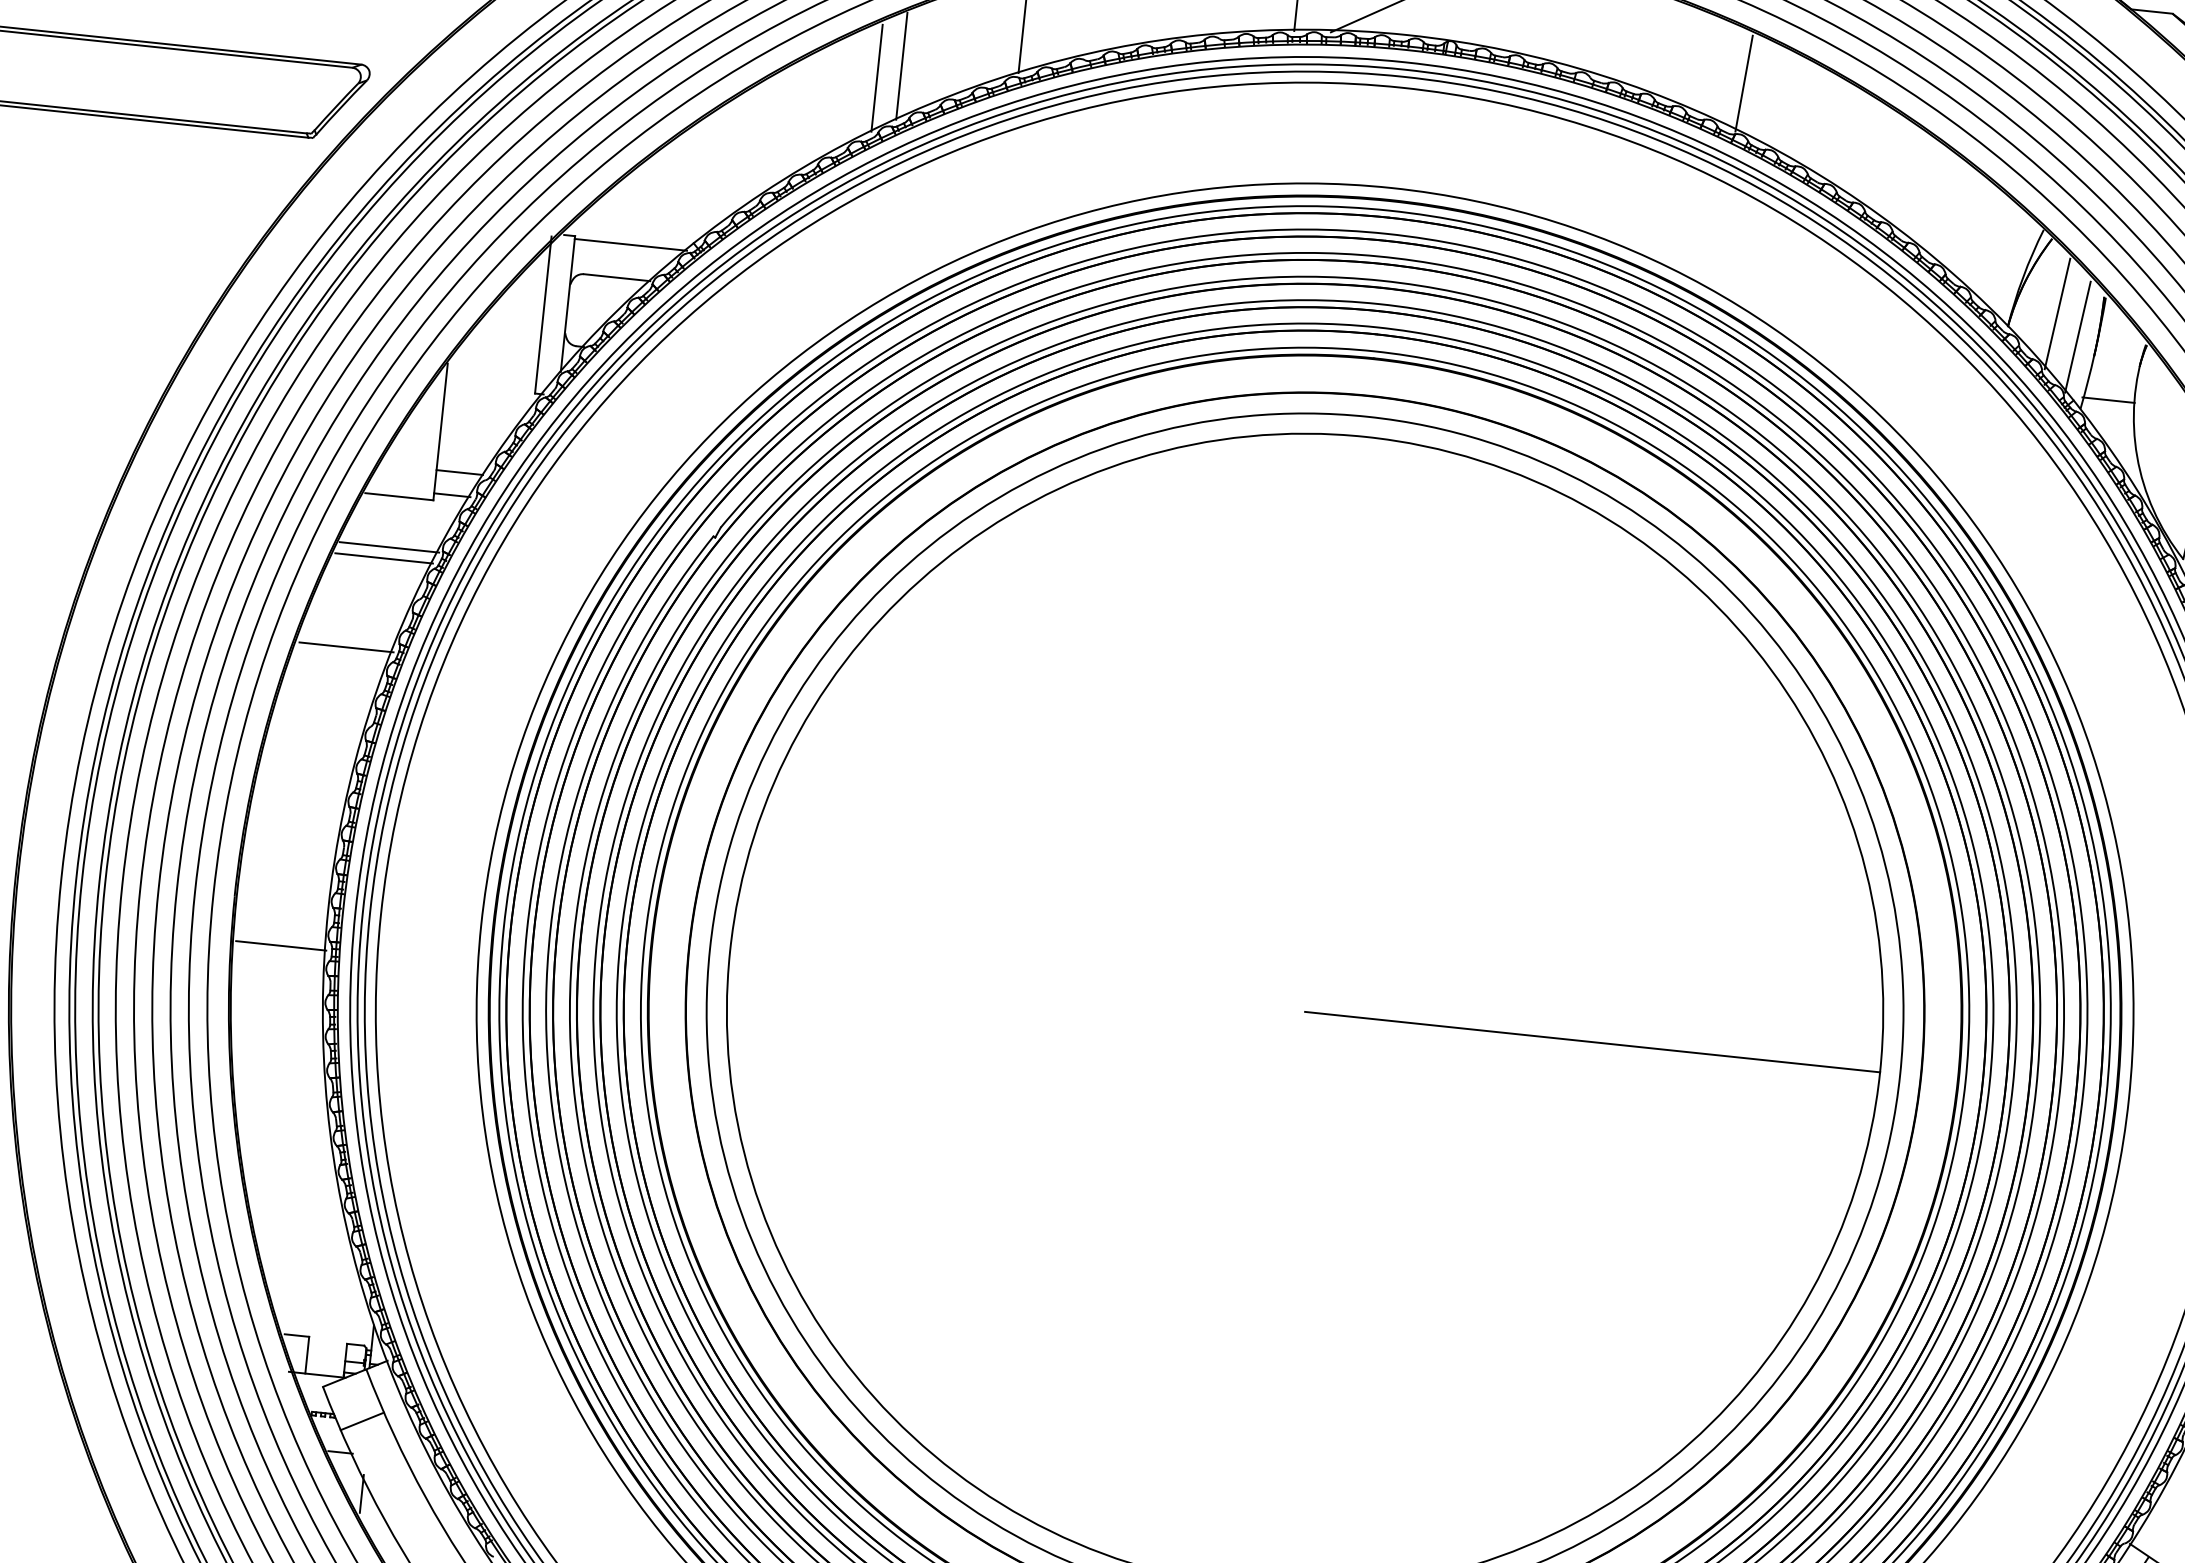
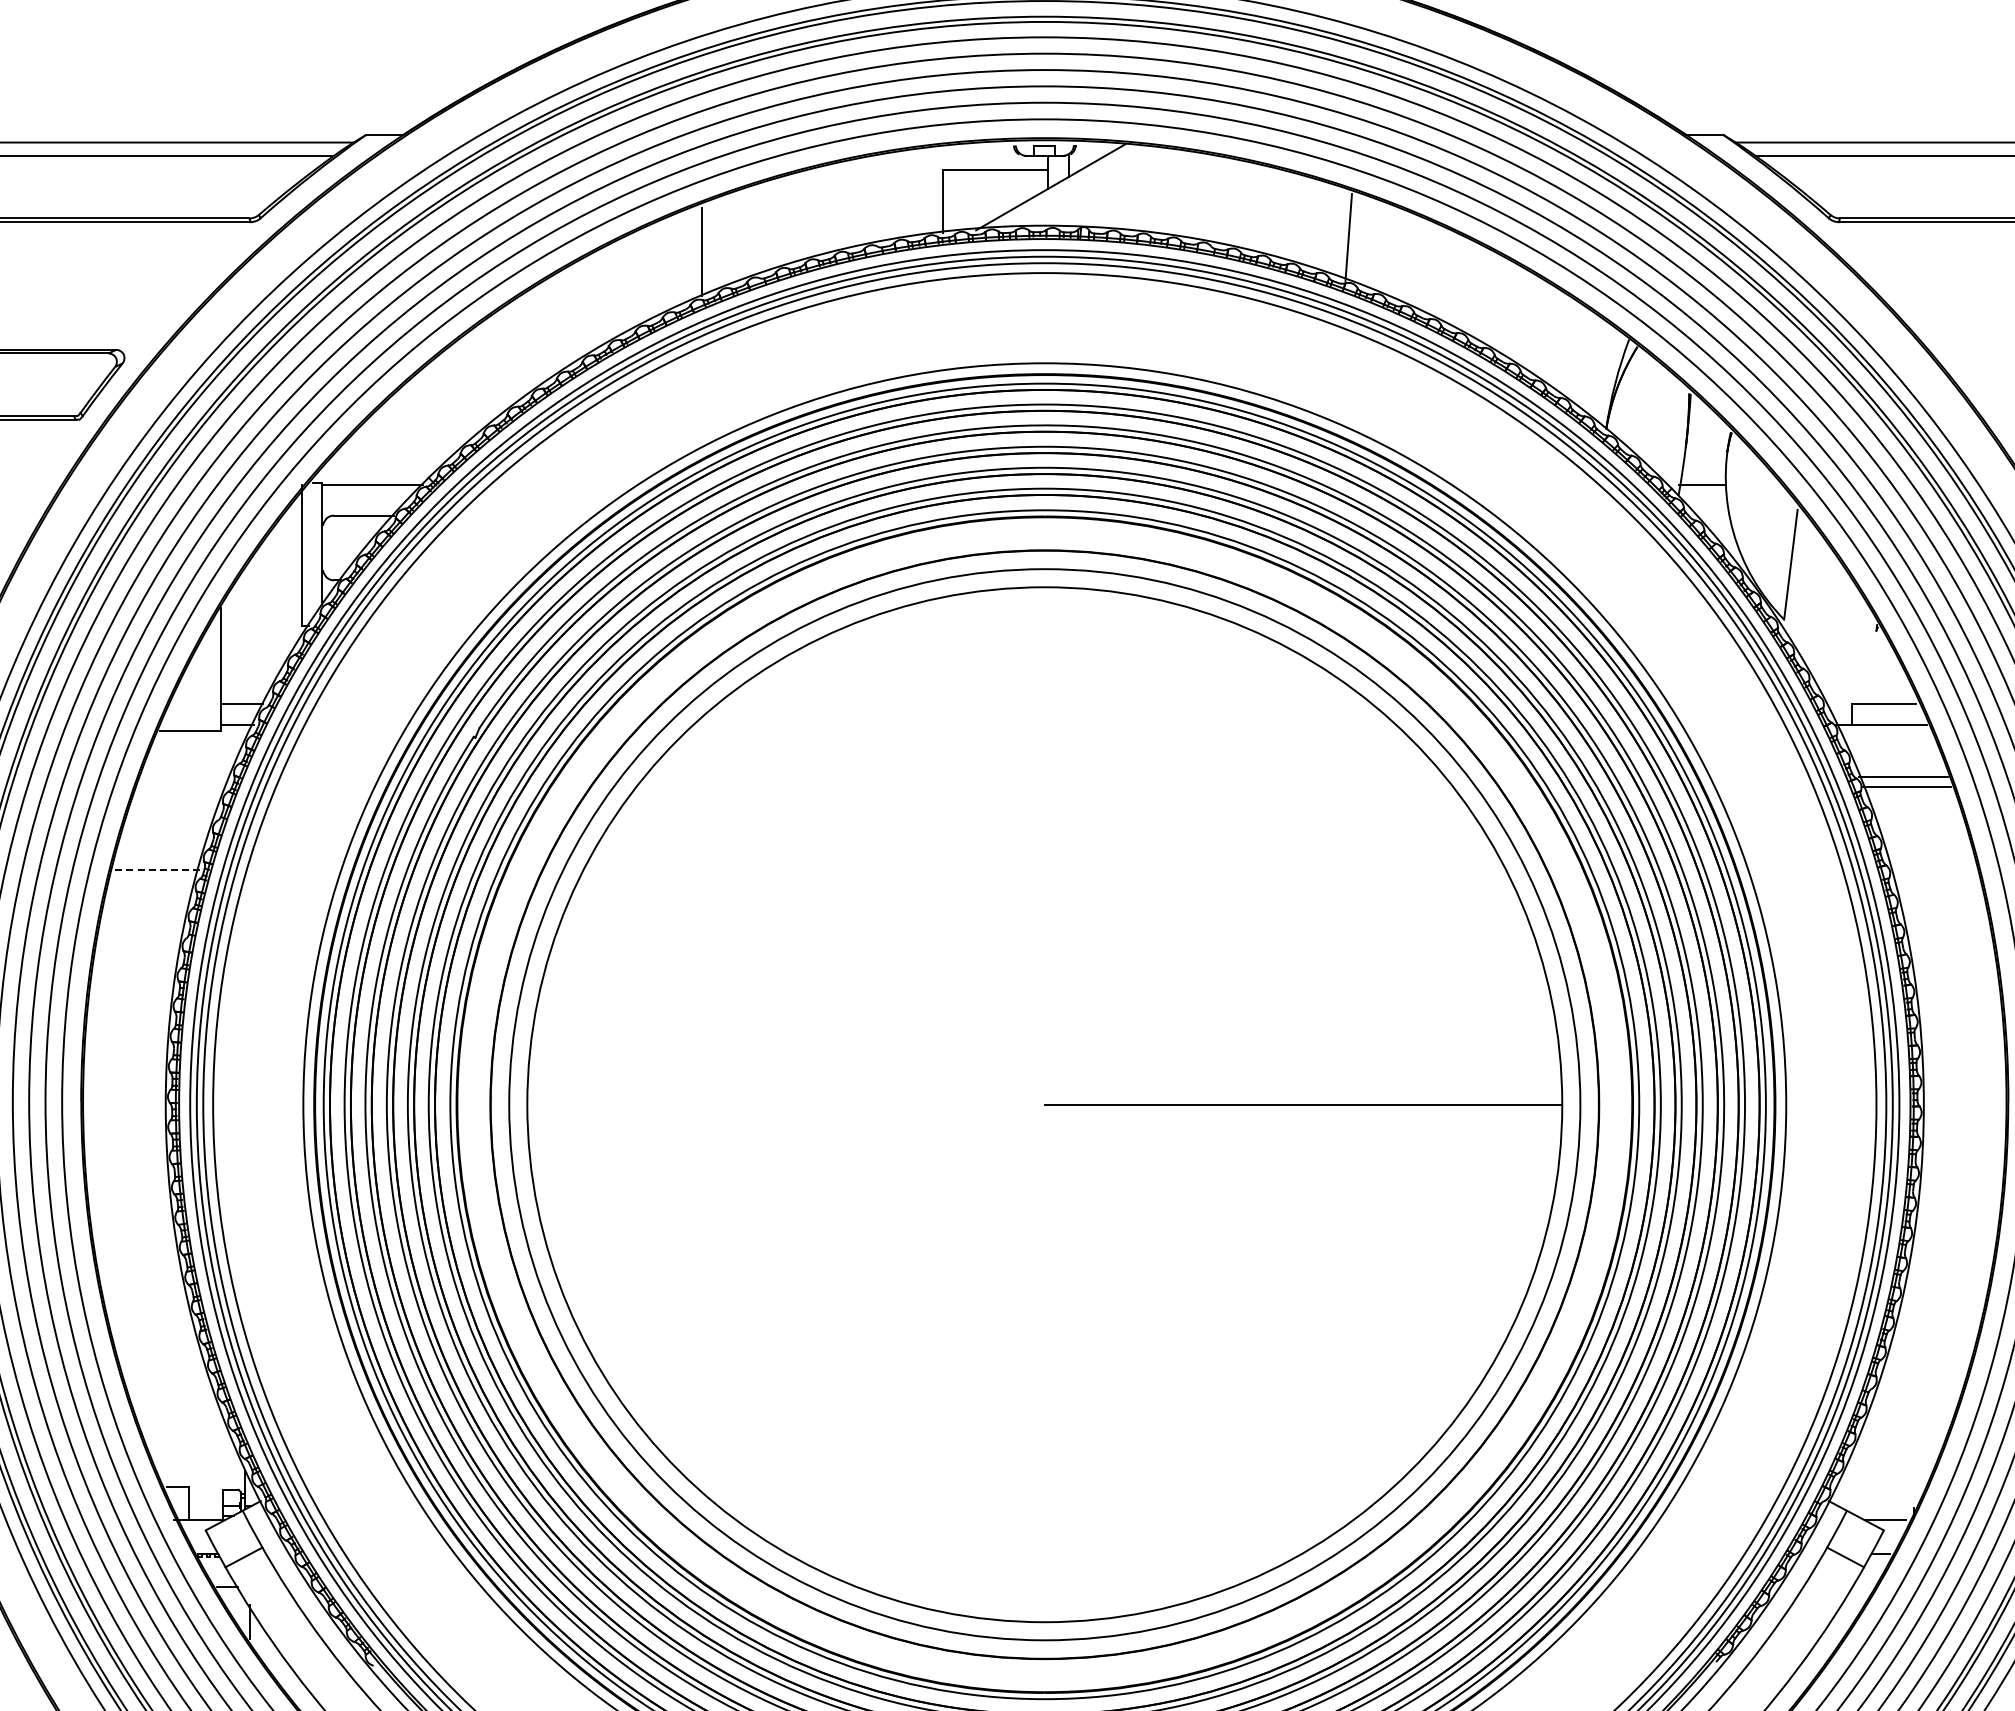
line: (901, 66) -> (597, 300), removed
line: (877, 77) -> (576, 313), removed
line: (2057, 313) -> (1649, 412), removed
line: (2077, 336) -> (1669, 431), removed
line: (389, 546) -> (186, 776), removed
line: (383, 558) -> (182, 787), removed
line: (347, 646) -> (158, 869), solid -> dashed
line: (280, 945) -> (126, 1141), removed

